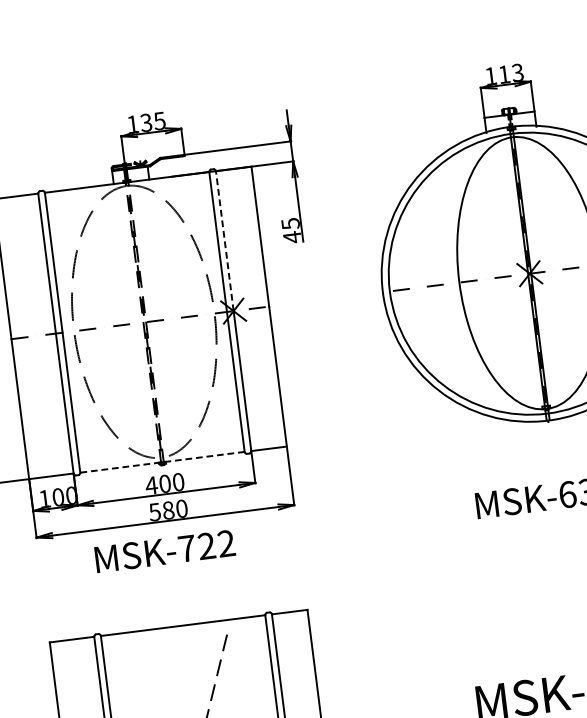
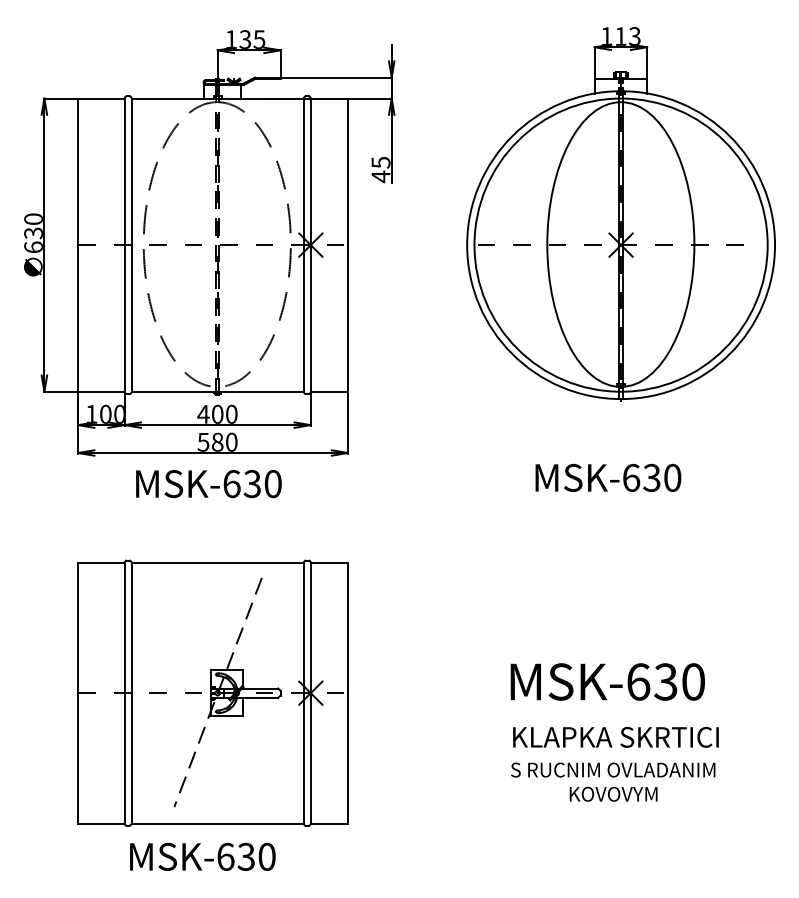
line: (224, 240) -> (310, 171), dashed -> solid
line: (162, 462) -> (217, 391), dashed -> solid
text: (206, 546) -> (252, 484), MSK-722 -> MSK-630

